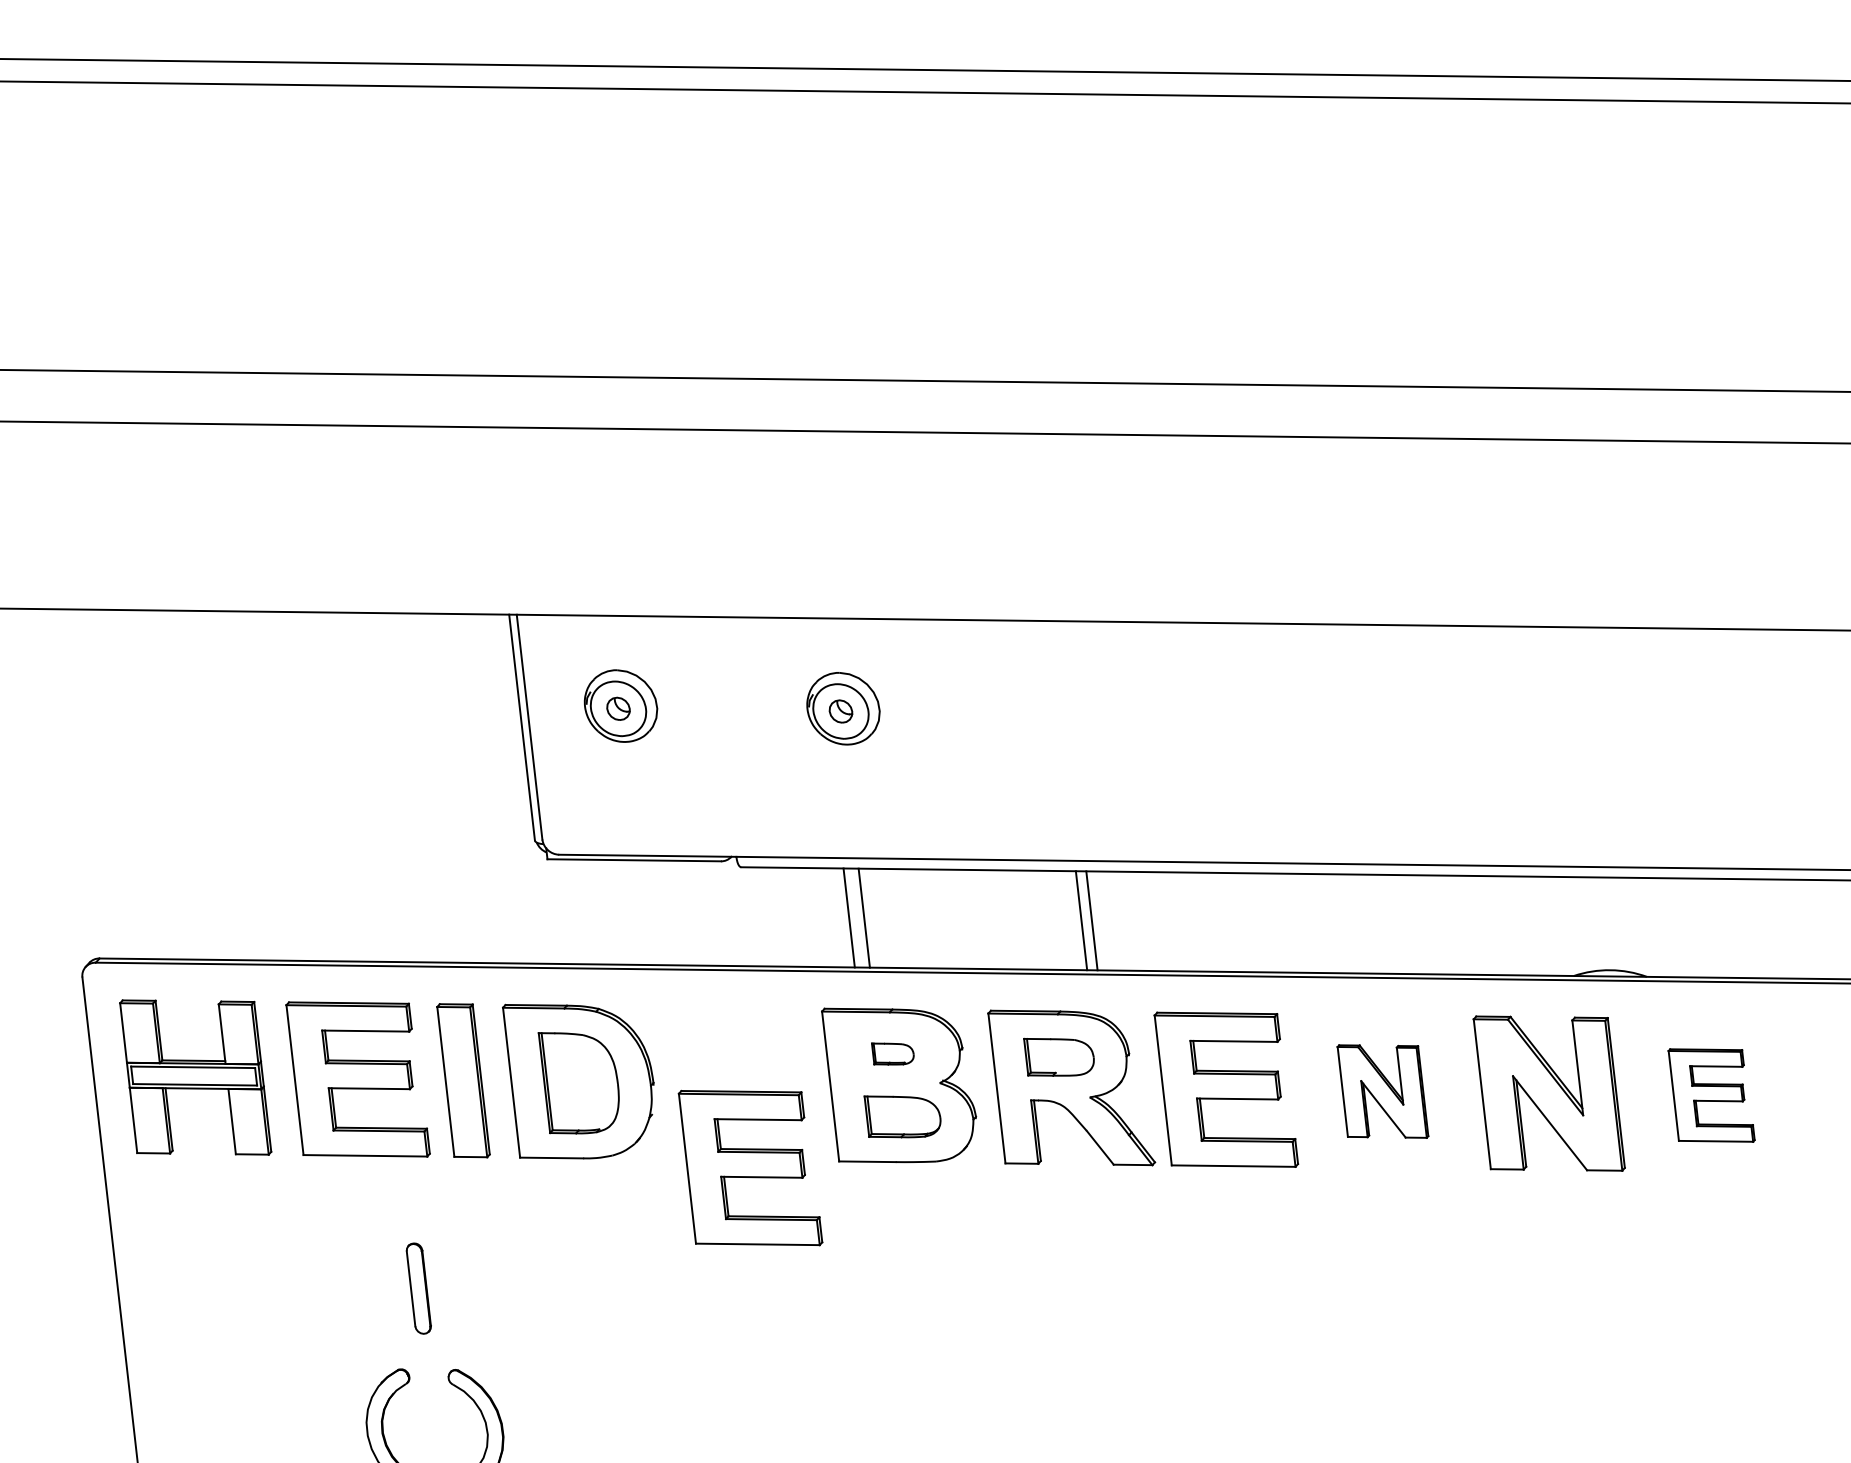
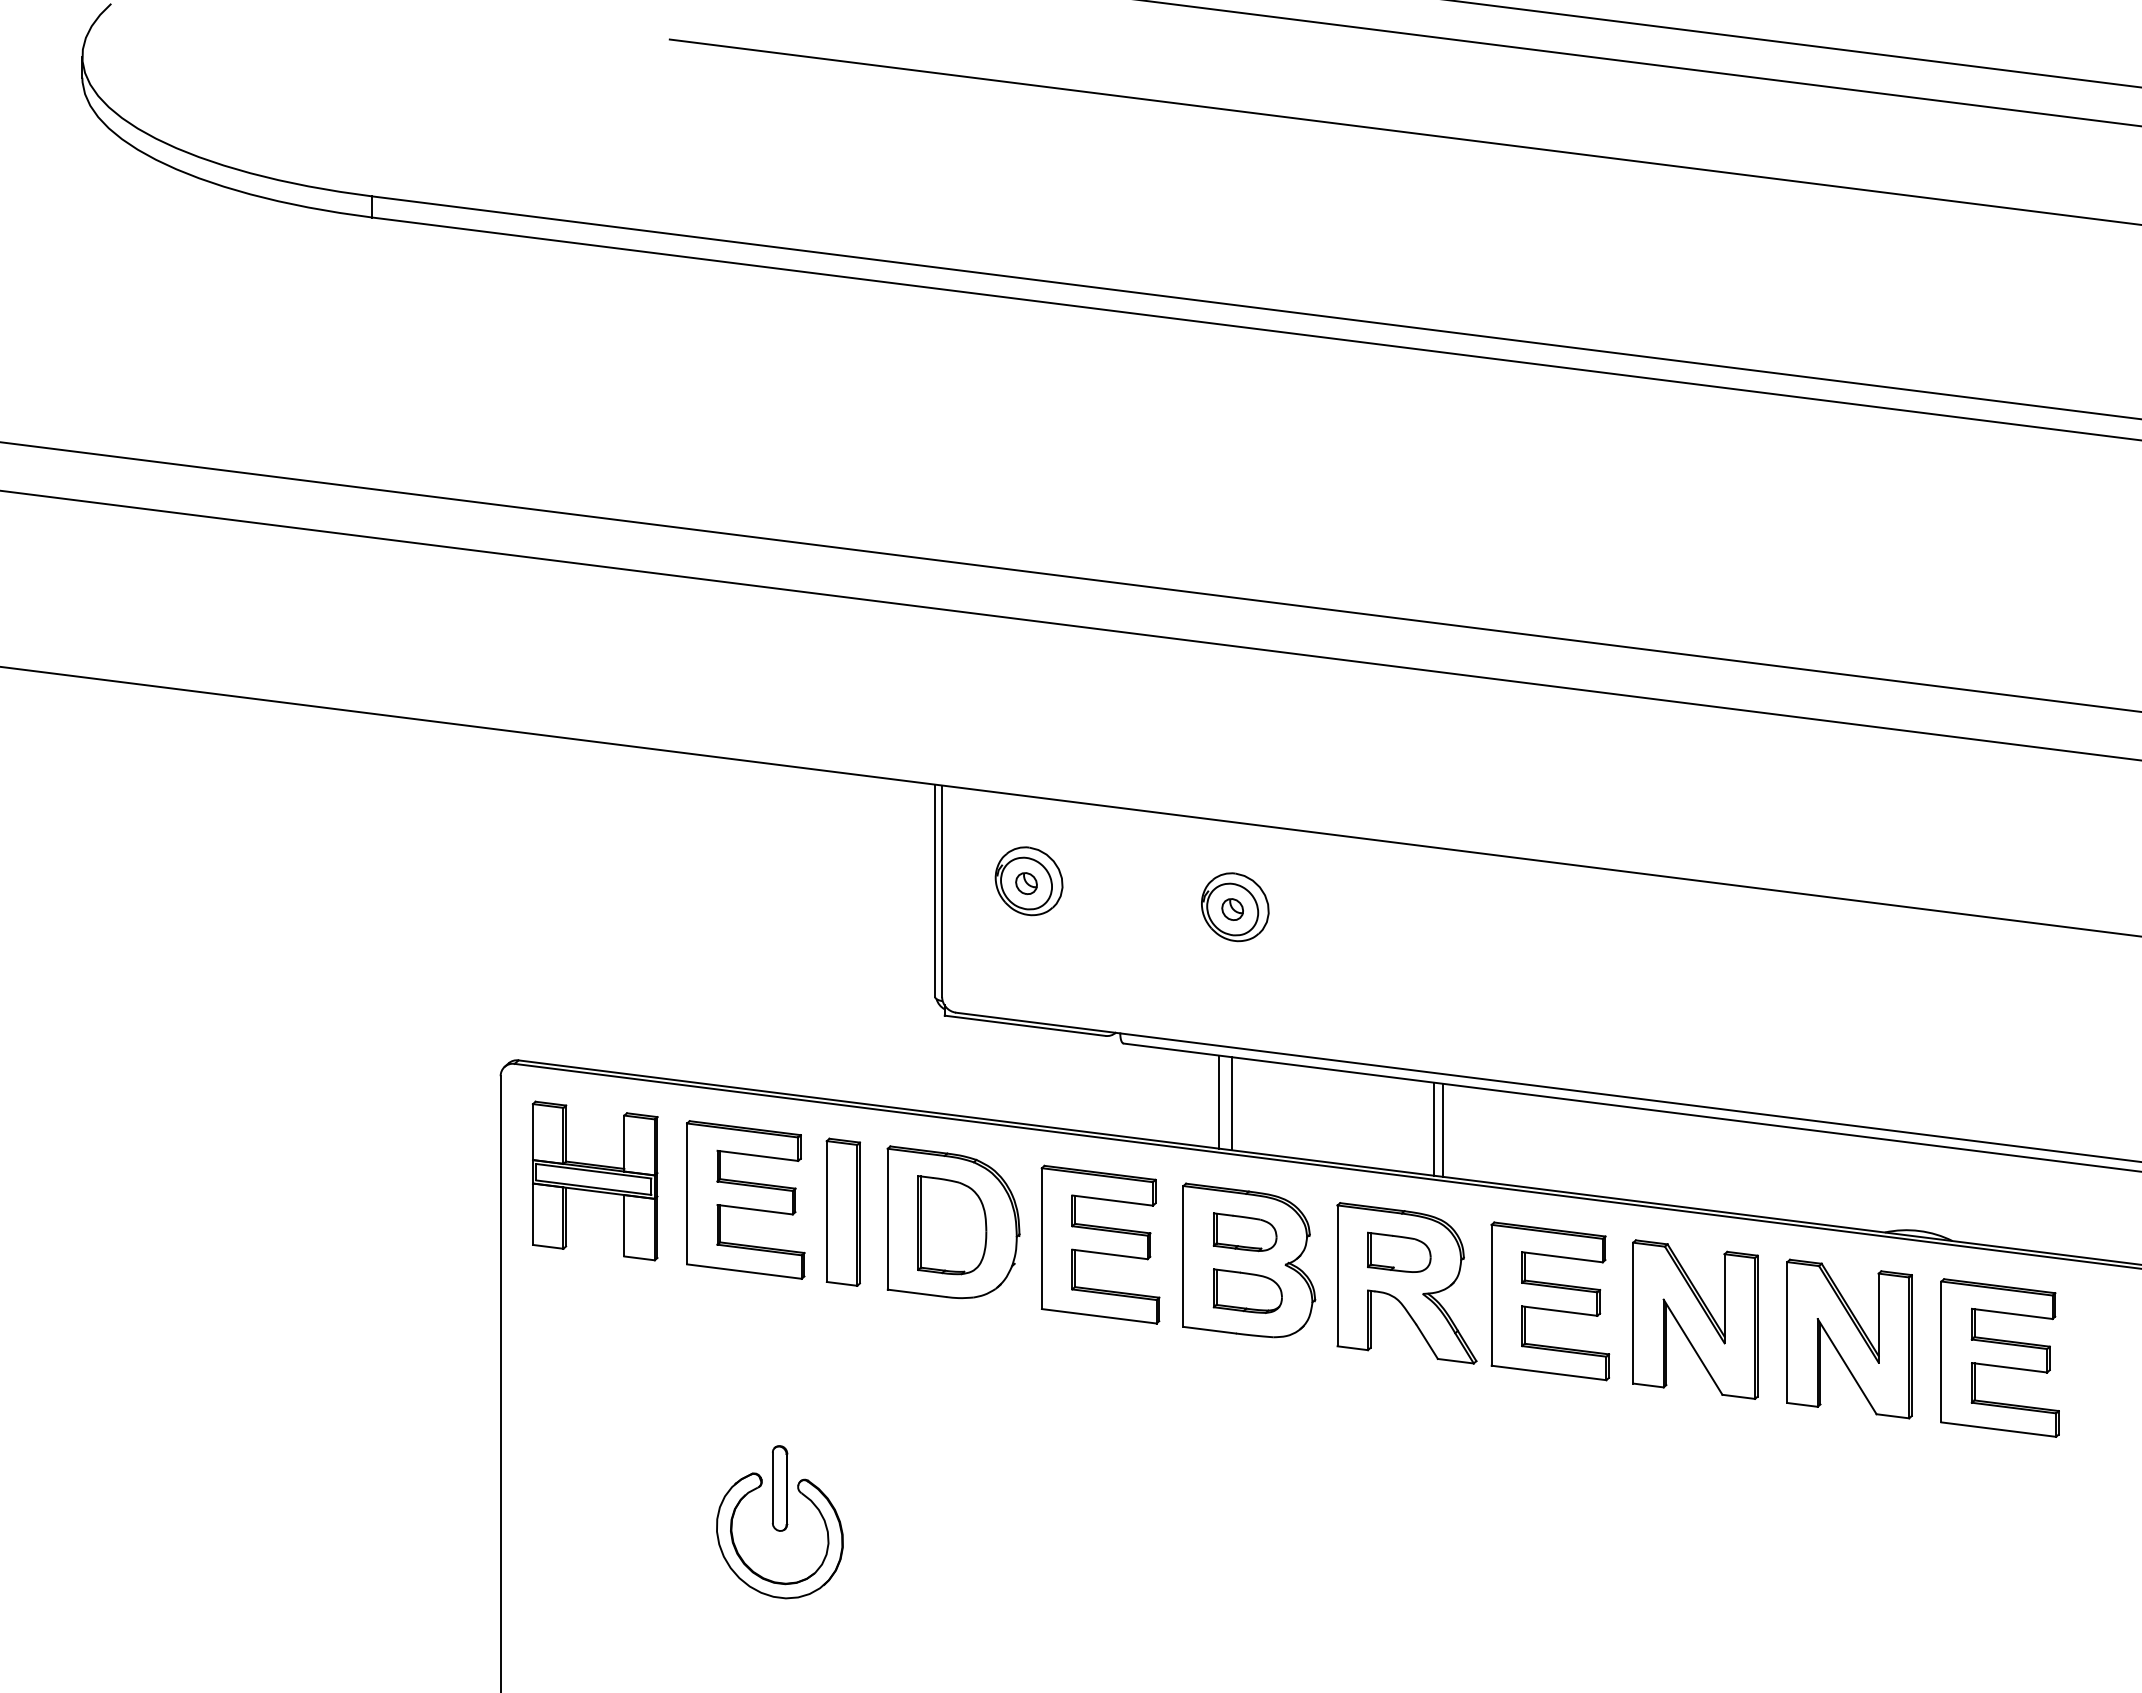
part: (892, 1053) -> (1244, 1232), size x1.67
part: (1382, 1091) -> (1695, 1319), size x1.67
part: (1711, 1095) -> (1999, 1357), size x1.67
part: (750, 1167) -> (1100, 1244), moved
part: (419, 1288) -> (780, 1488), moved

